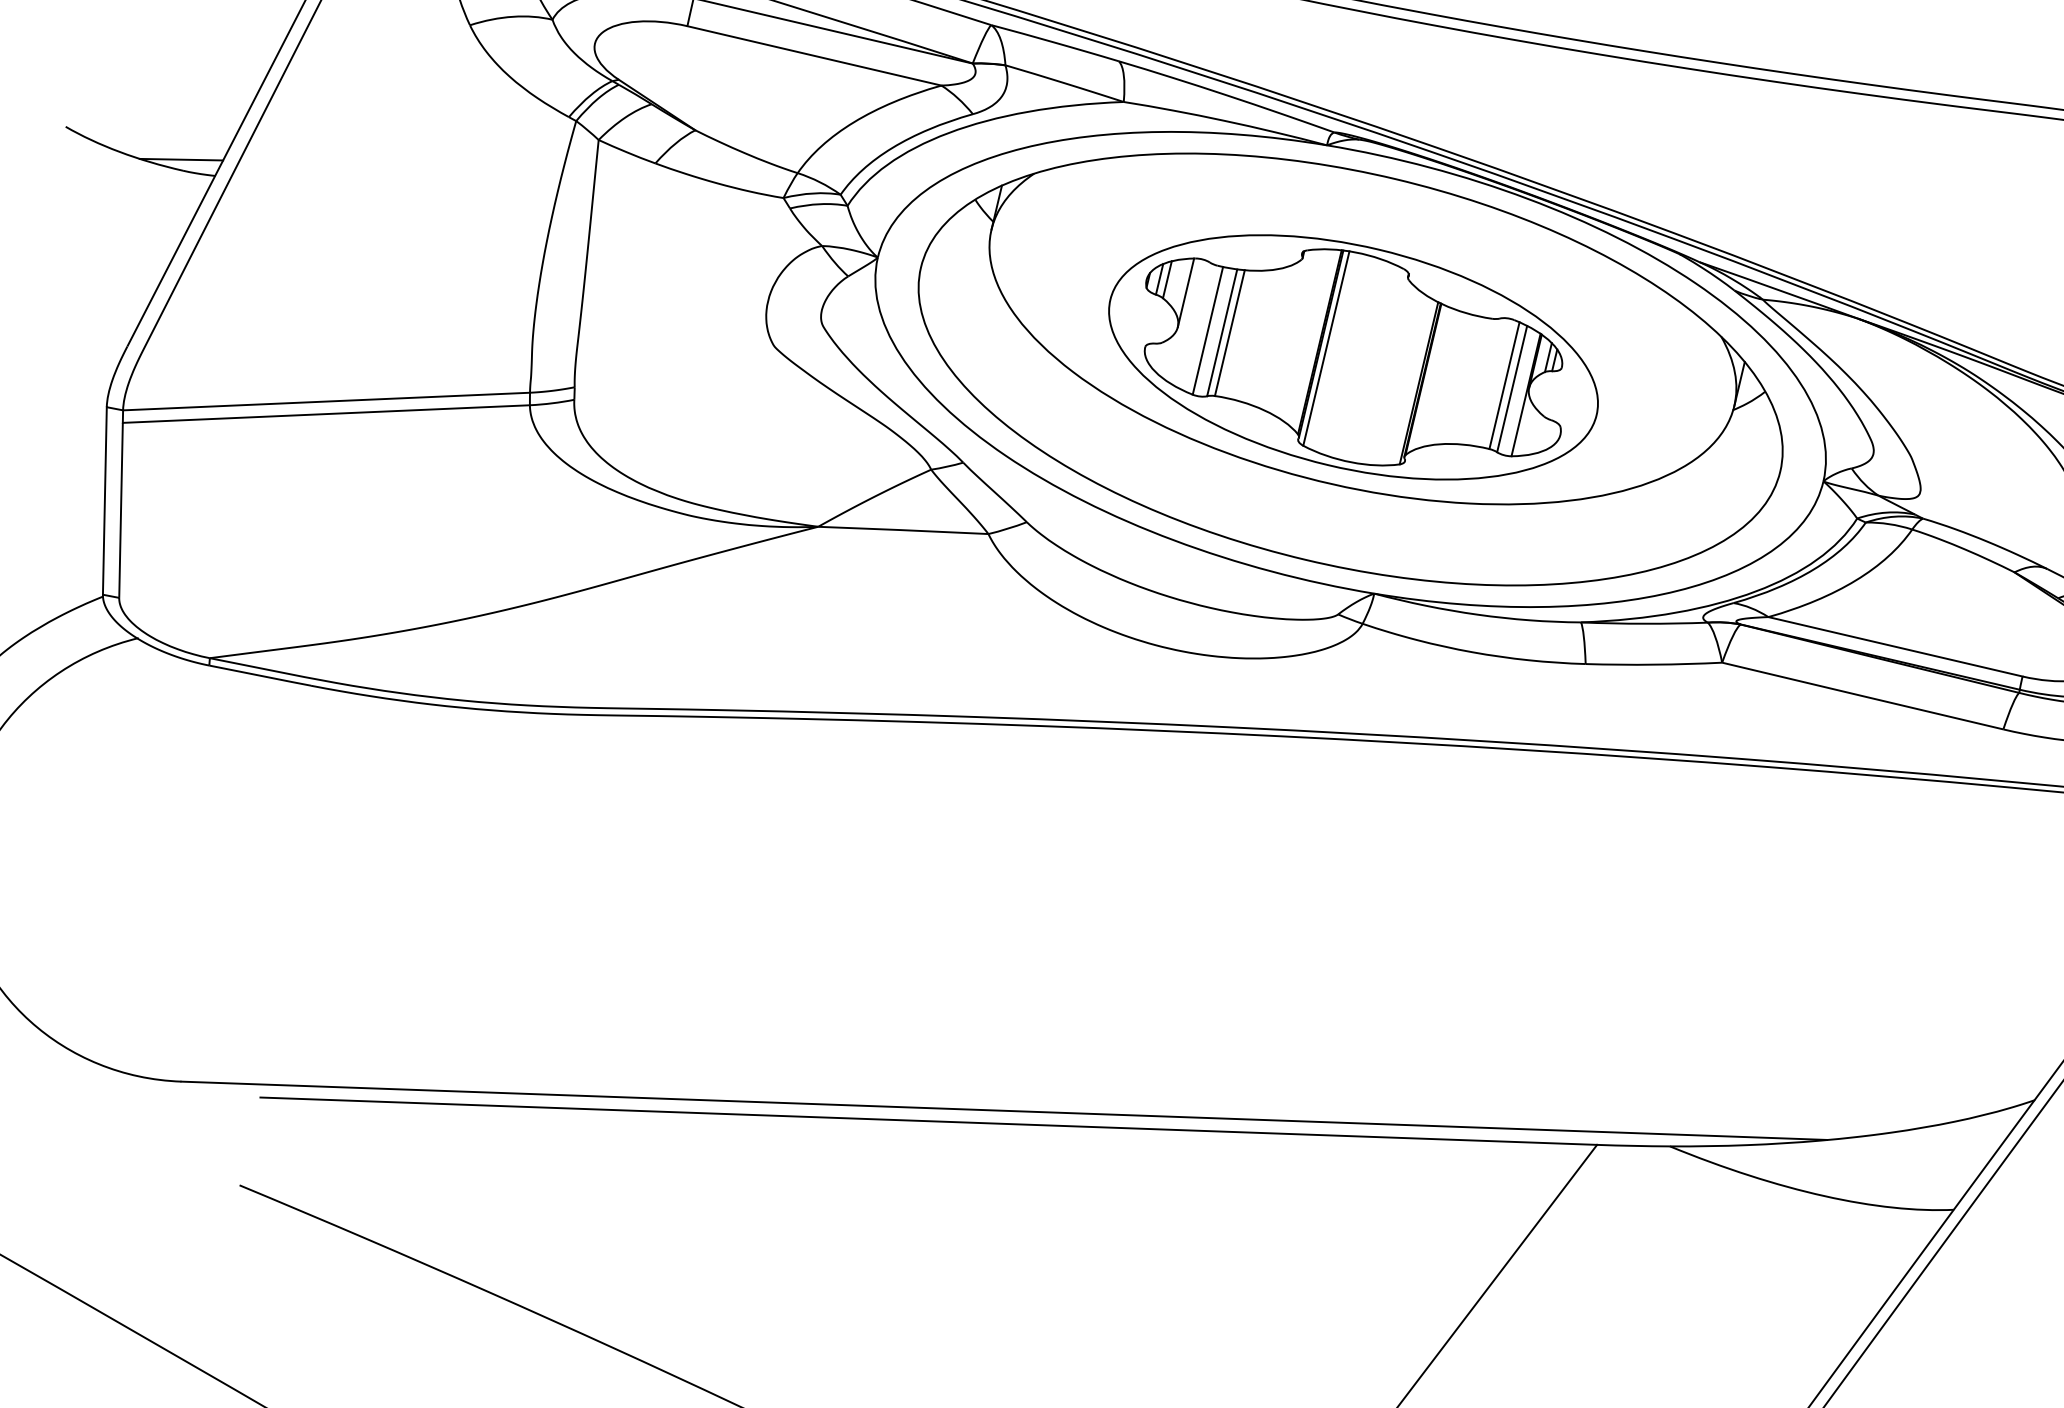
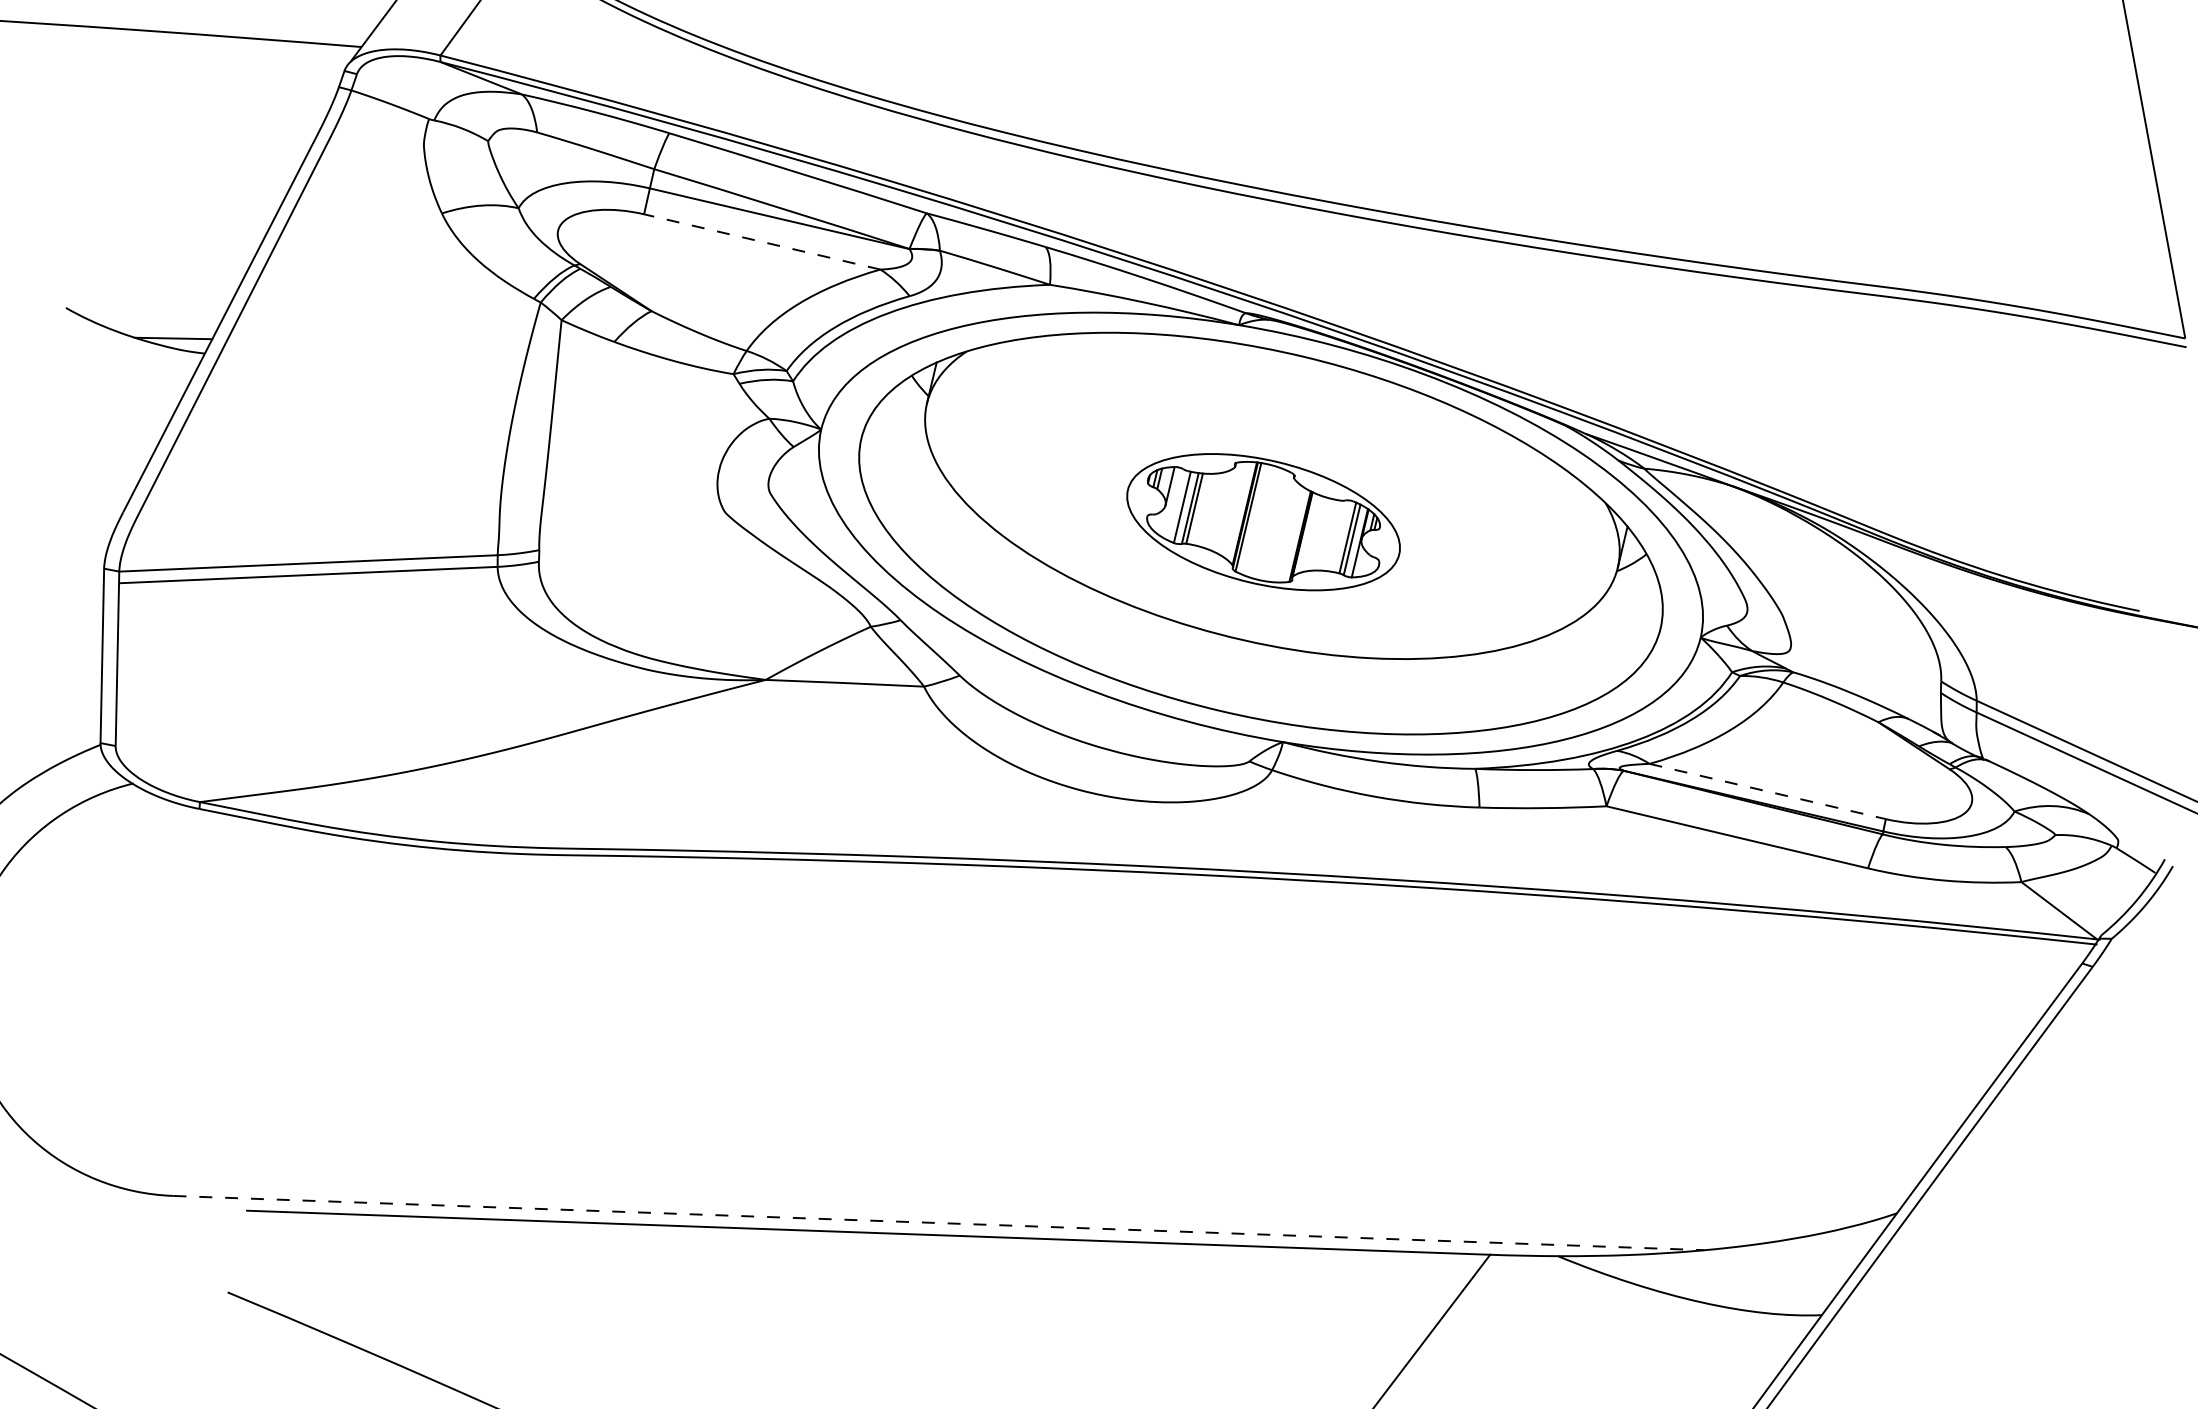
line: (813, 55) -> (761, 241), solid -> dashed
part: (1353, 356) -> (1263, 521), size x0.6
line: (1896, 646) -> (1768, 791), solid -> dashed
line: (1003, 1111) -> (938, 1223), solid -> dashed

